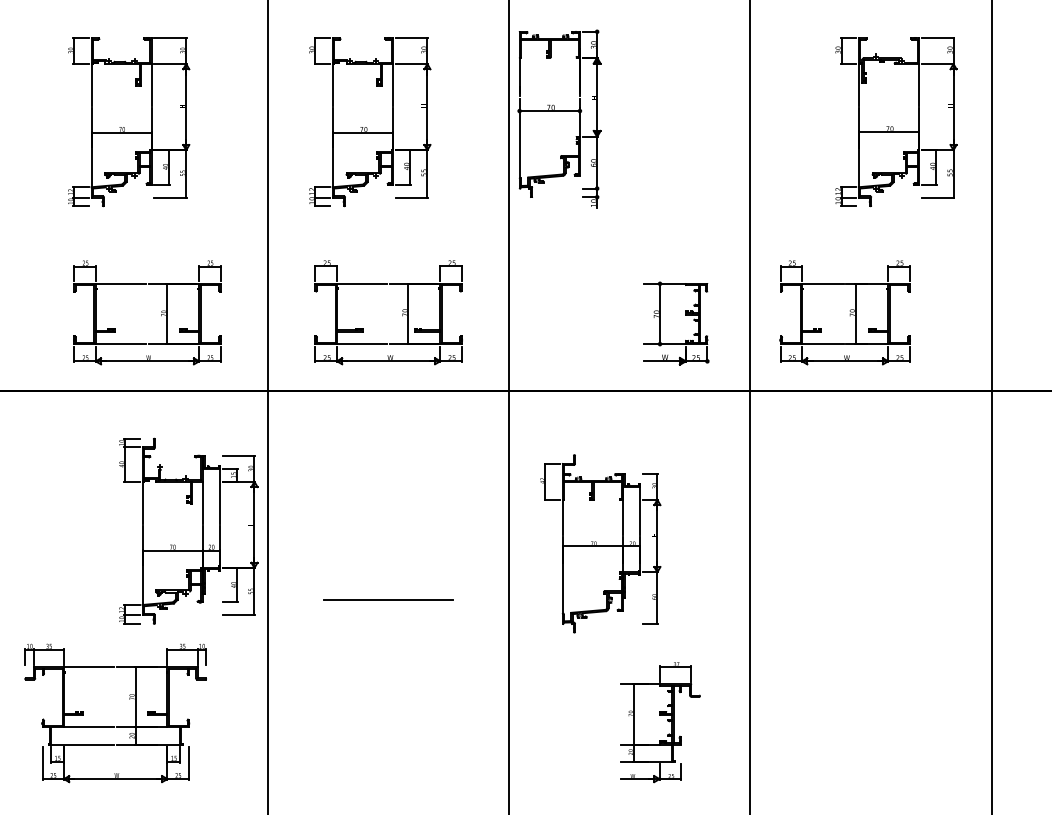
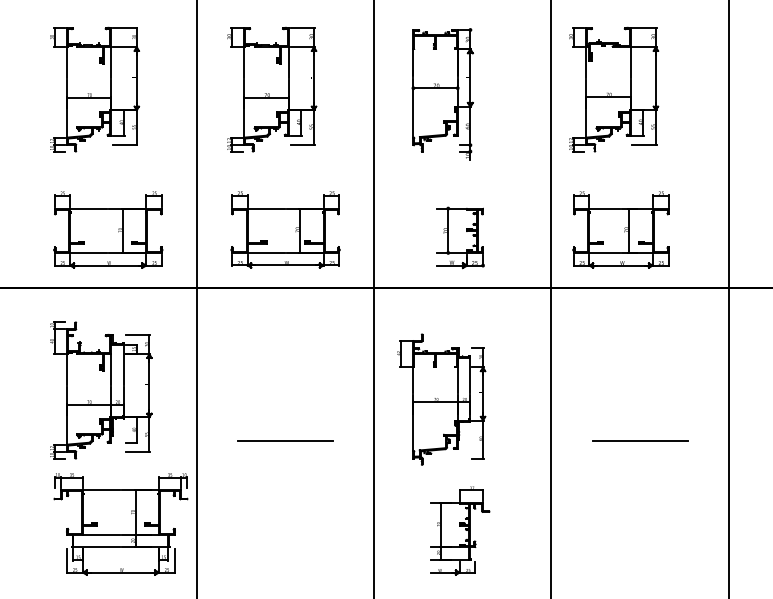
part: (559, 118) -> (442, 93), moved
part: (896, 122) -> (613, 90), moved
part: (676, 323) -> (460, 237), moved
part: (188, 530) -> (100, 389), moved
line: (870, 600) -> (639, 441), added
part: (660, 722) -> (460, 531), moved
part: (114, 726) -> (120, 533), moved

